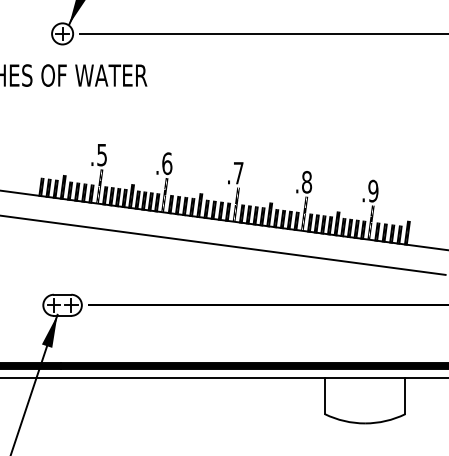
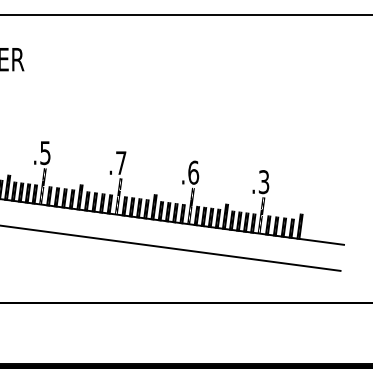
text: (167, 163) -> (45, 152), .6 -> .5
text: (307, 182) -> (194, 172), .8 -> .6
text: (373, 190) -> (264, 181), .9 -> .3

